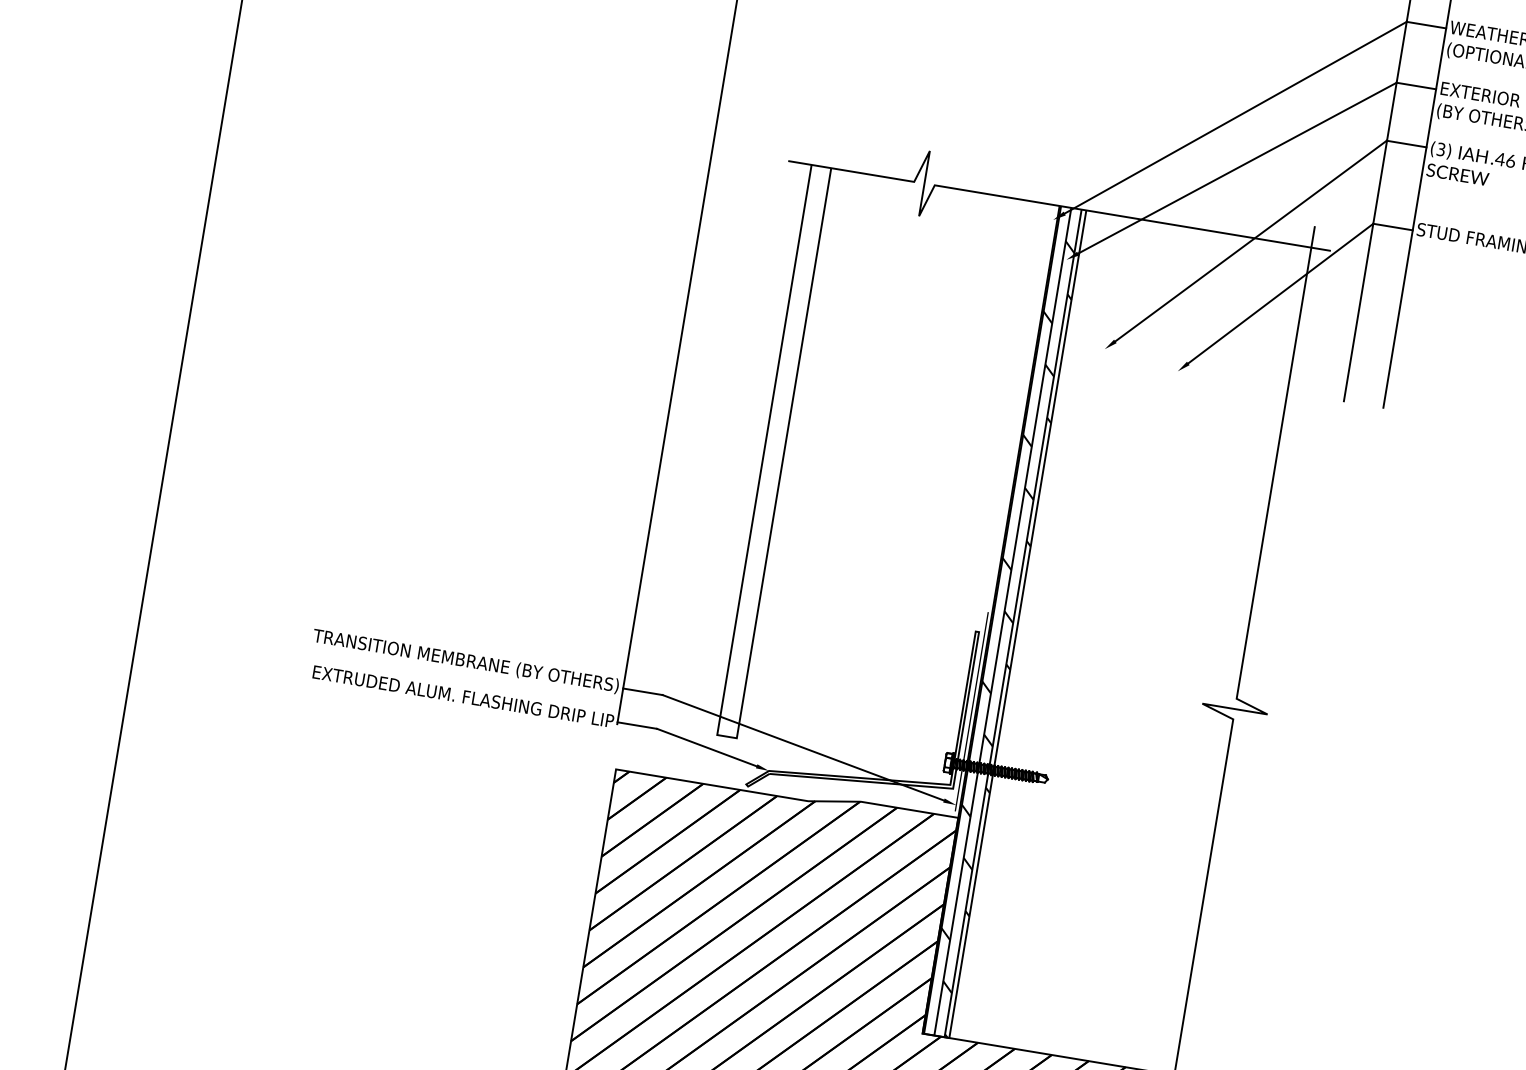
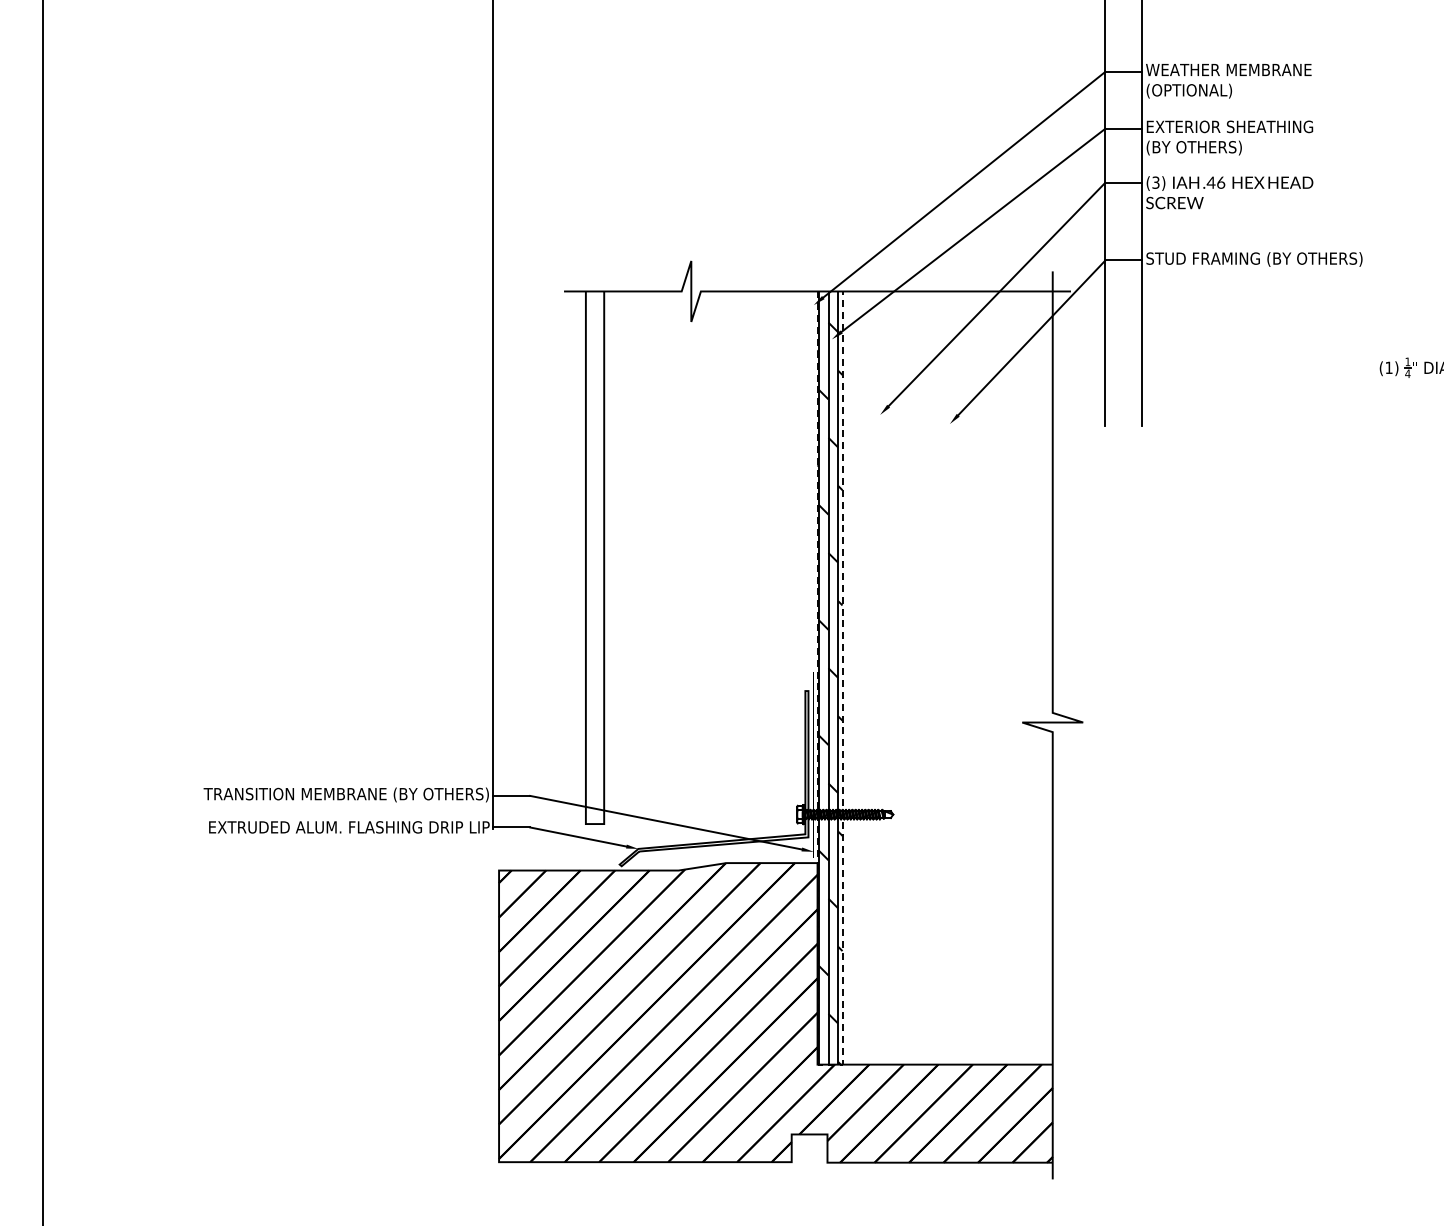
line: (936, 1035) -> (830, 1064), solid -> dashed

